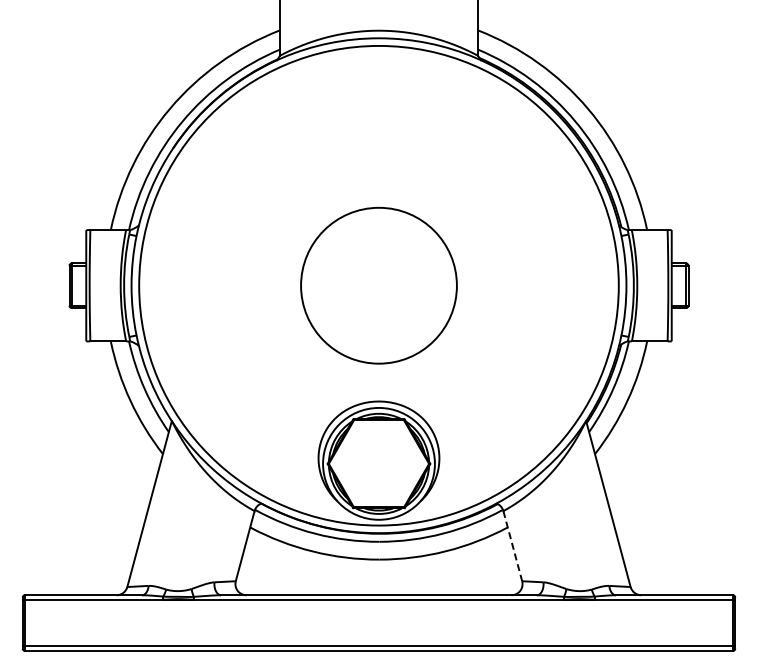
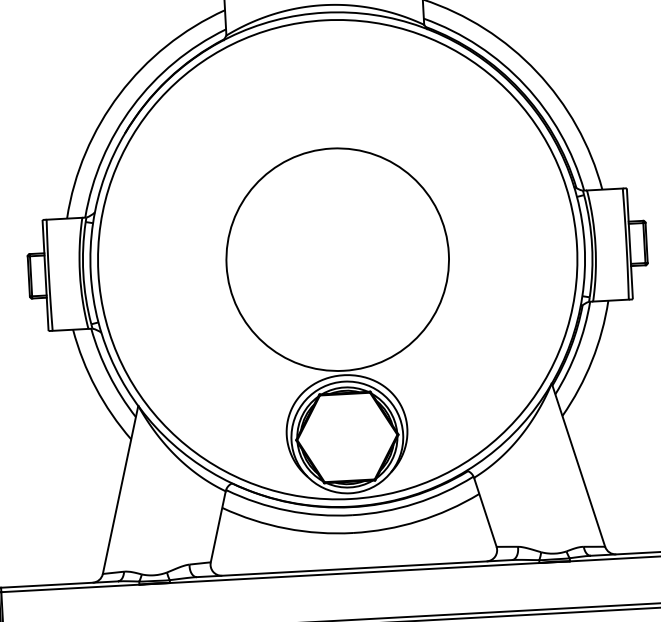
circle: (378, 285) -> (337, 259), size x1.43
line: (512, 546) -> (485, 512), dashed -> solid

